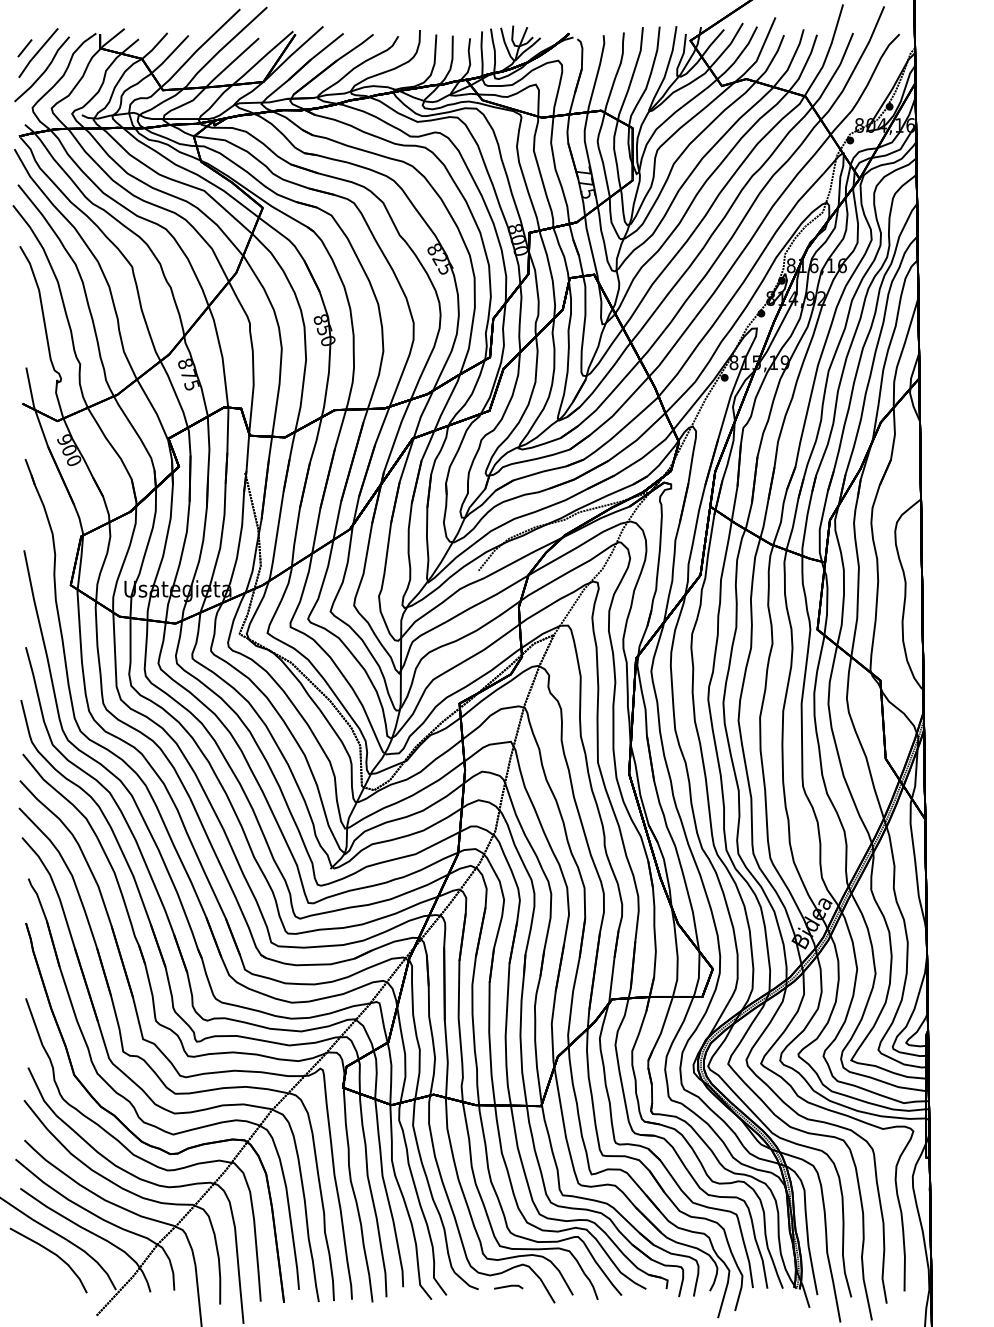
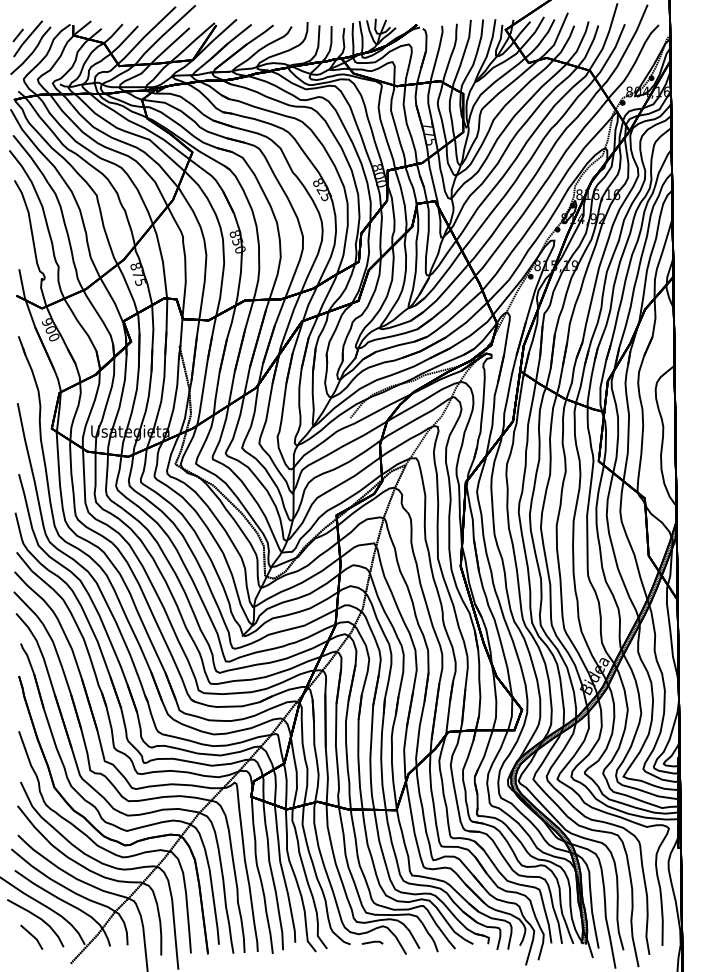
line: (43, 1278) -> (31, 936), added

